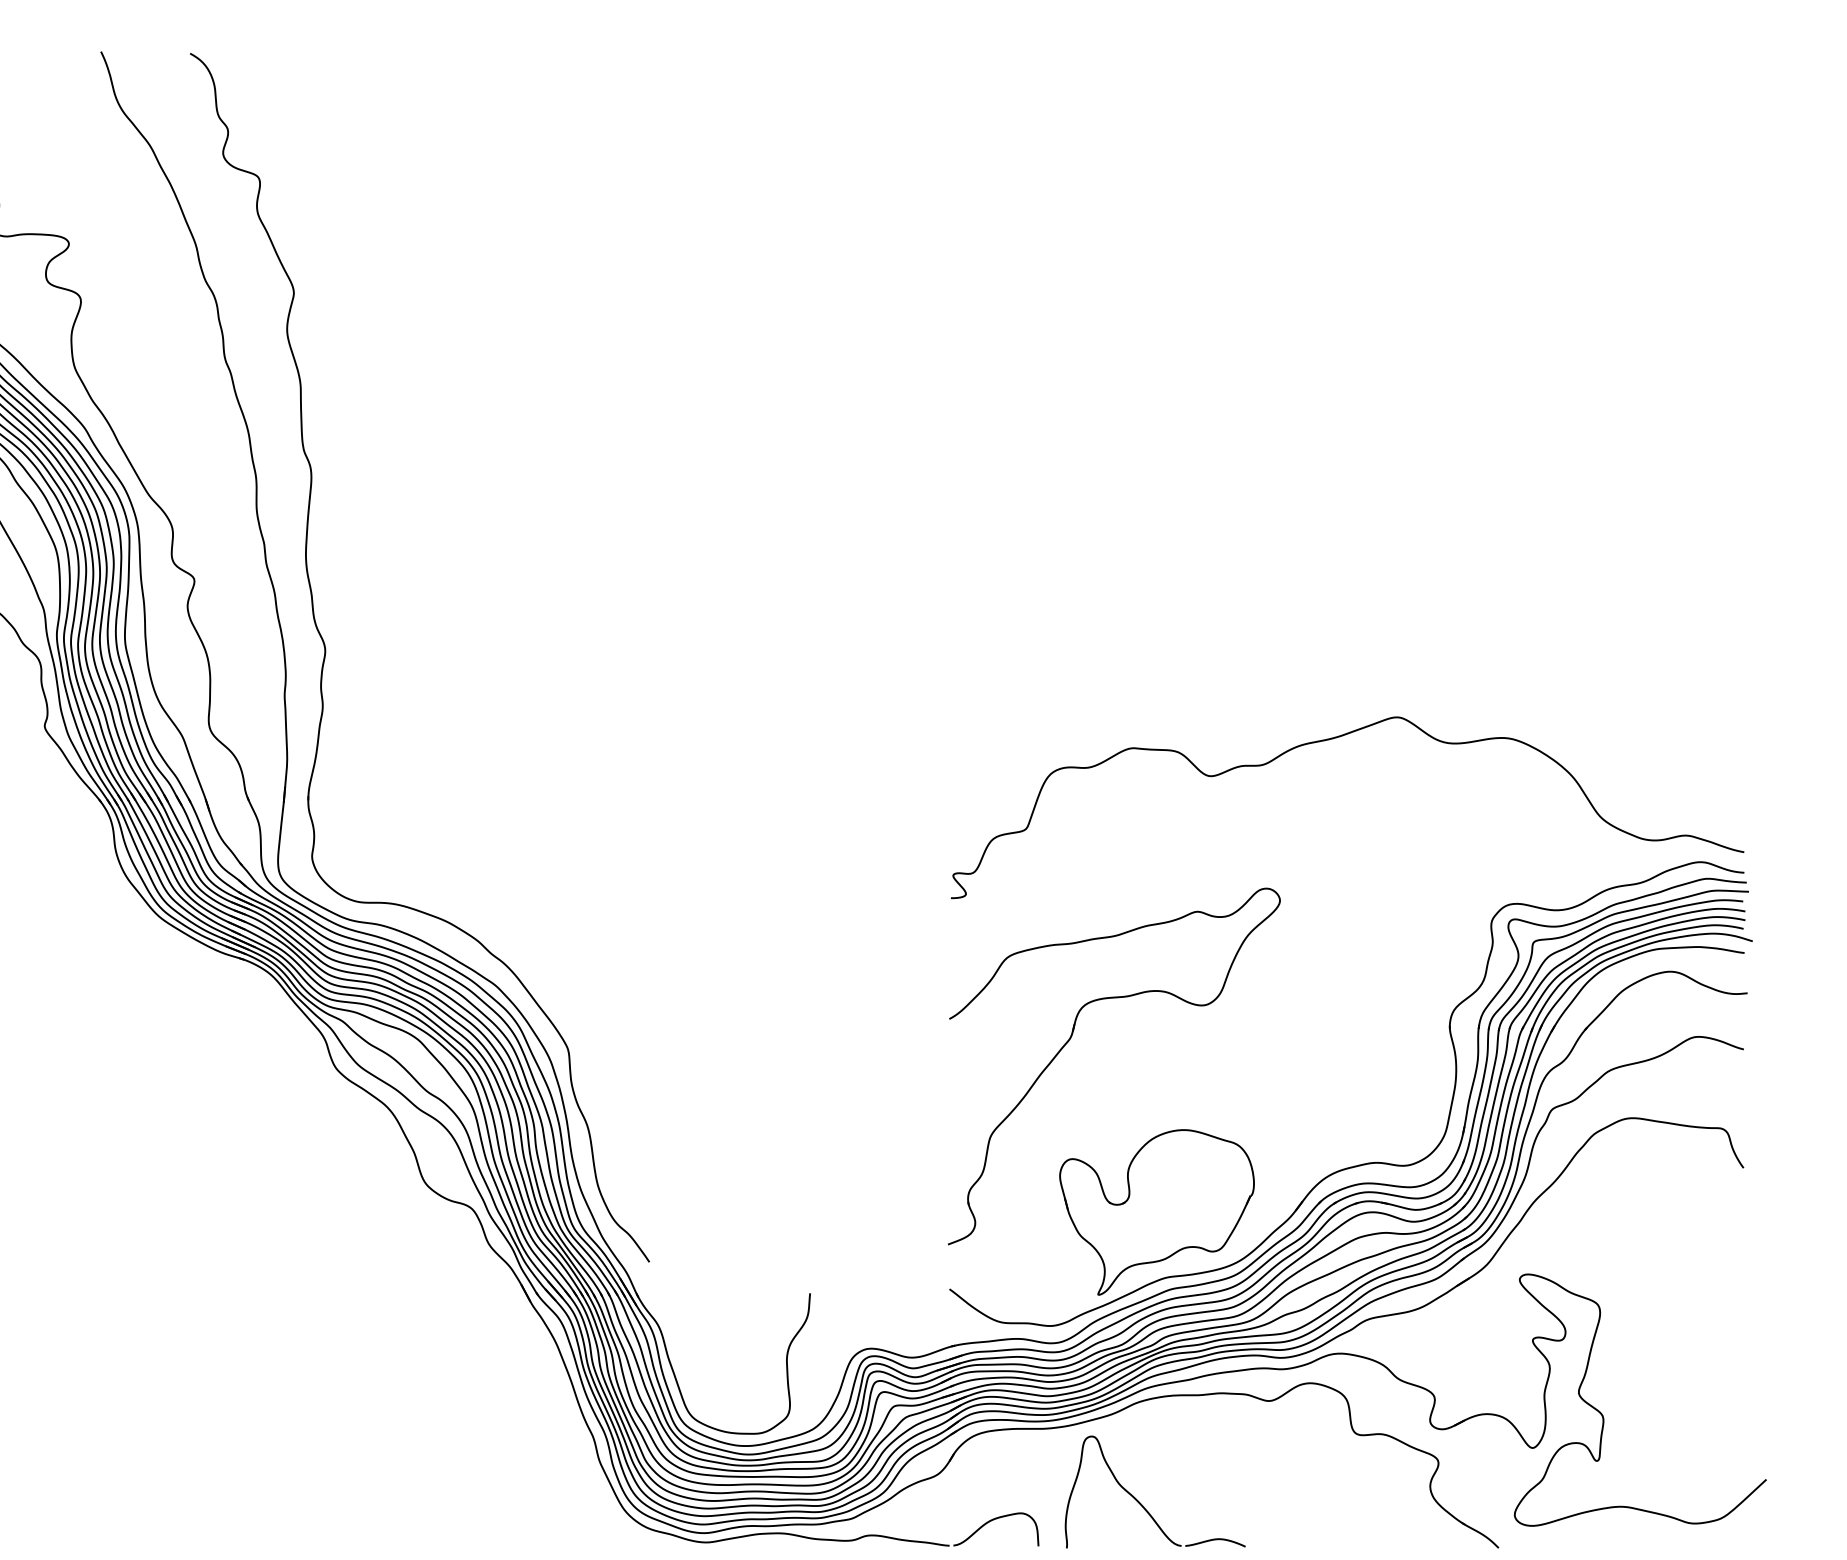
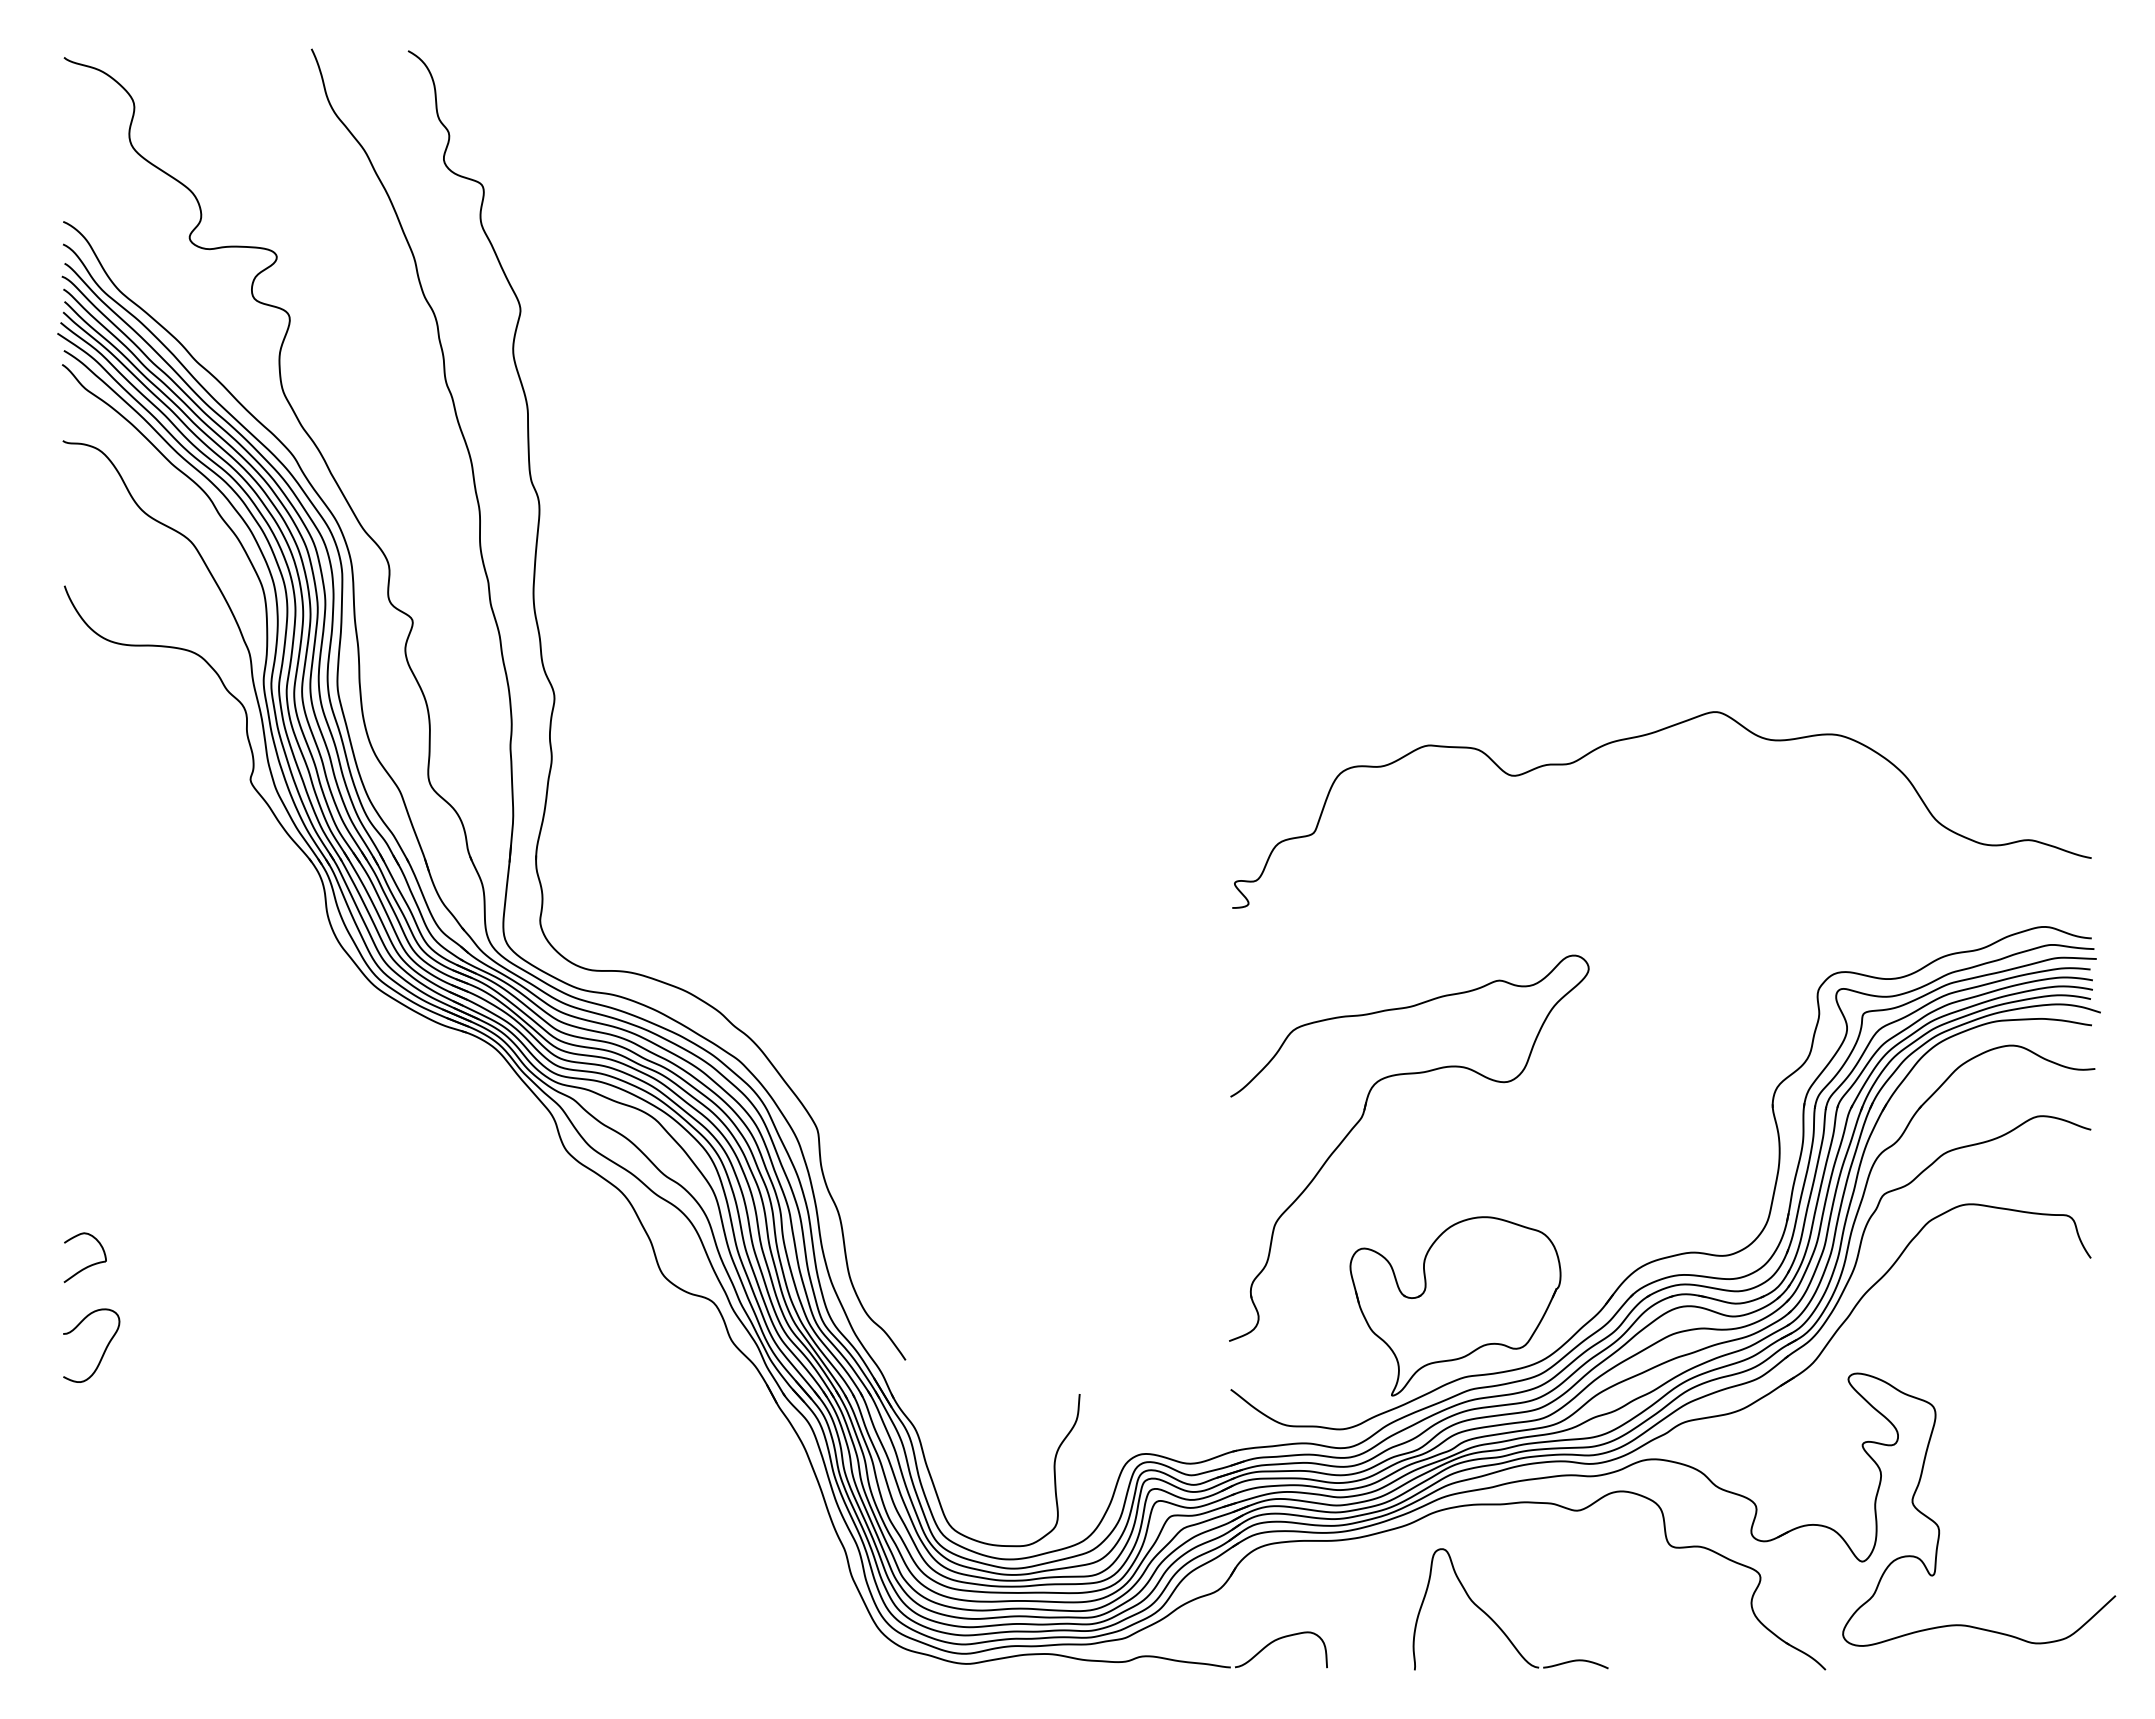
curve: (1331, 739) -> (1644, 736), moved
part: (1142, 1504) -> (1496, 1622), moved

